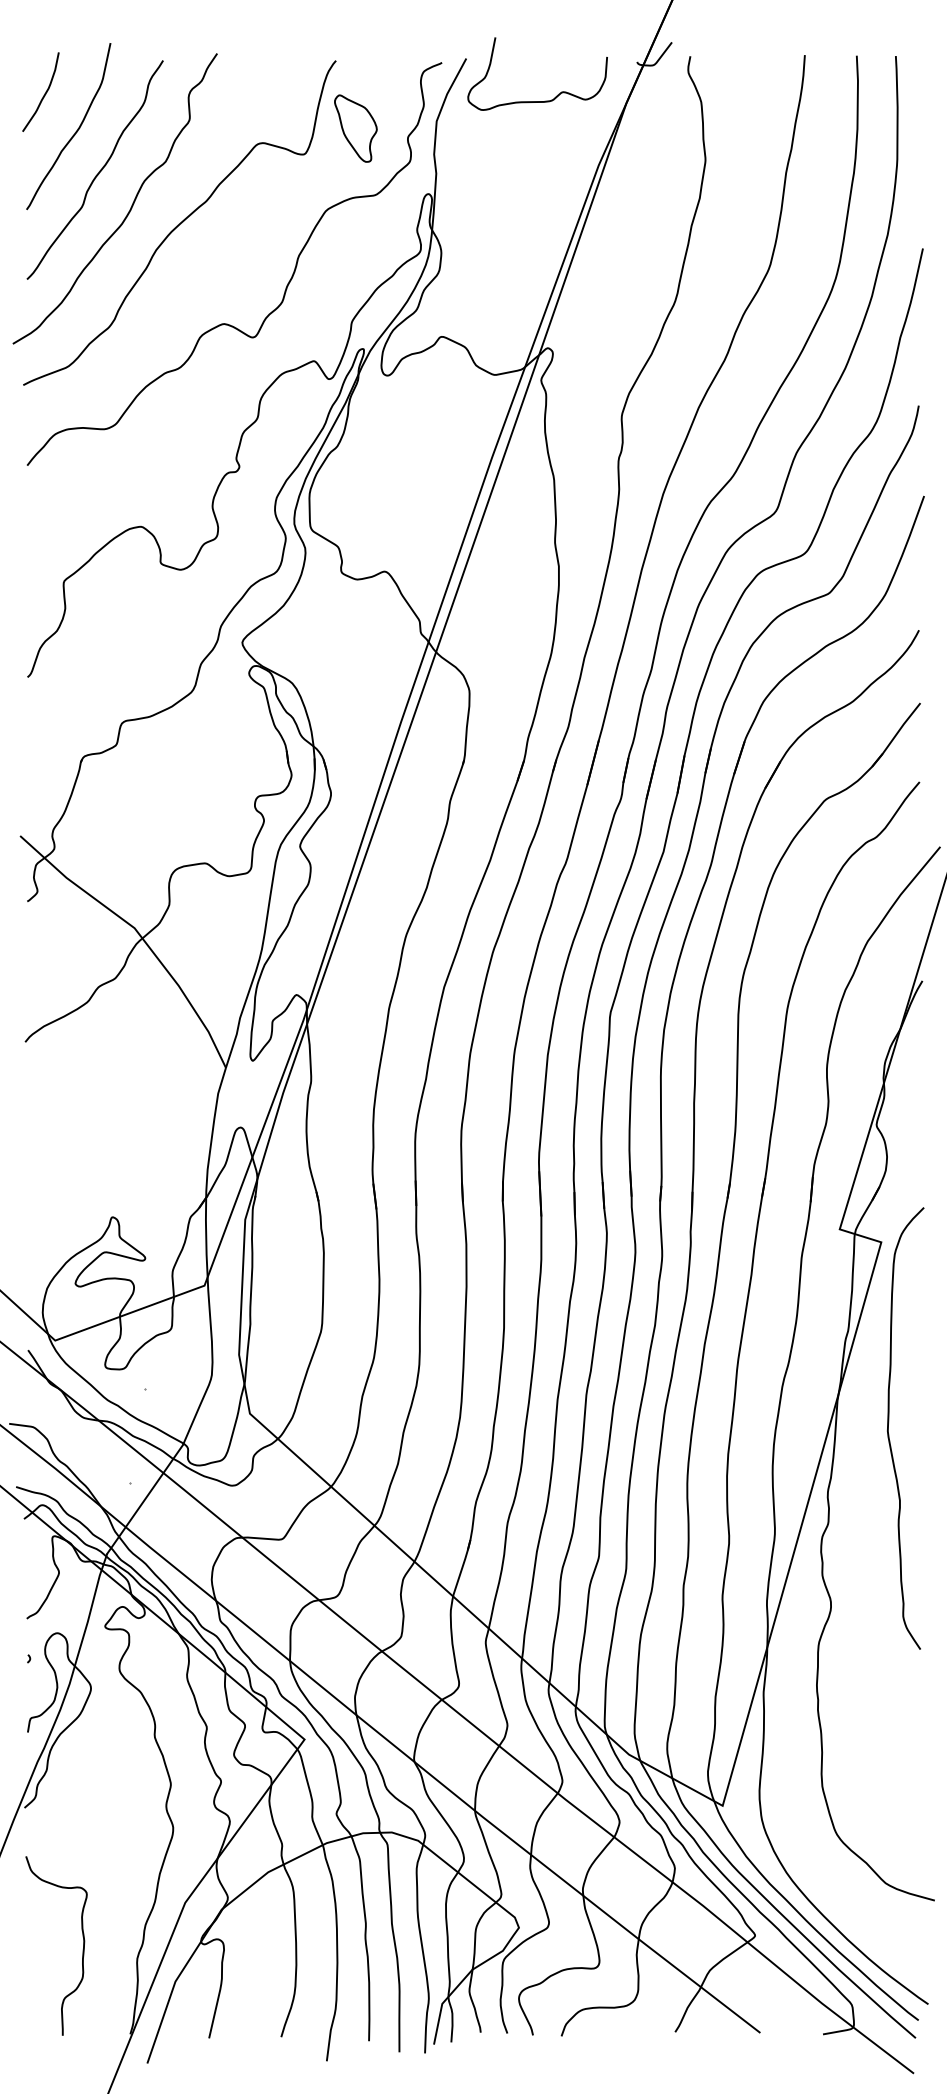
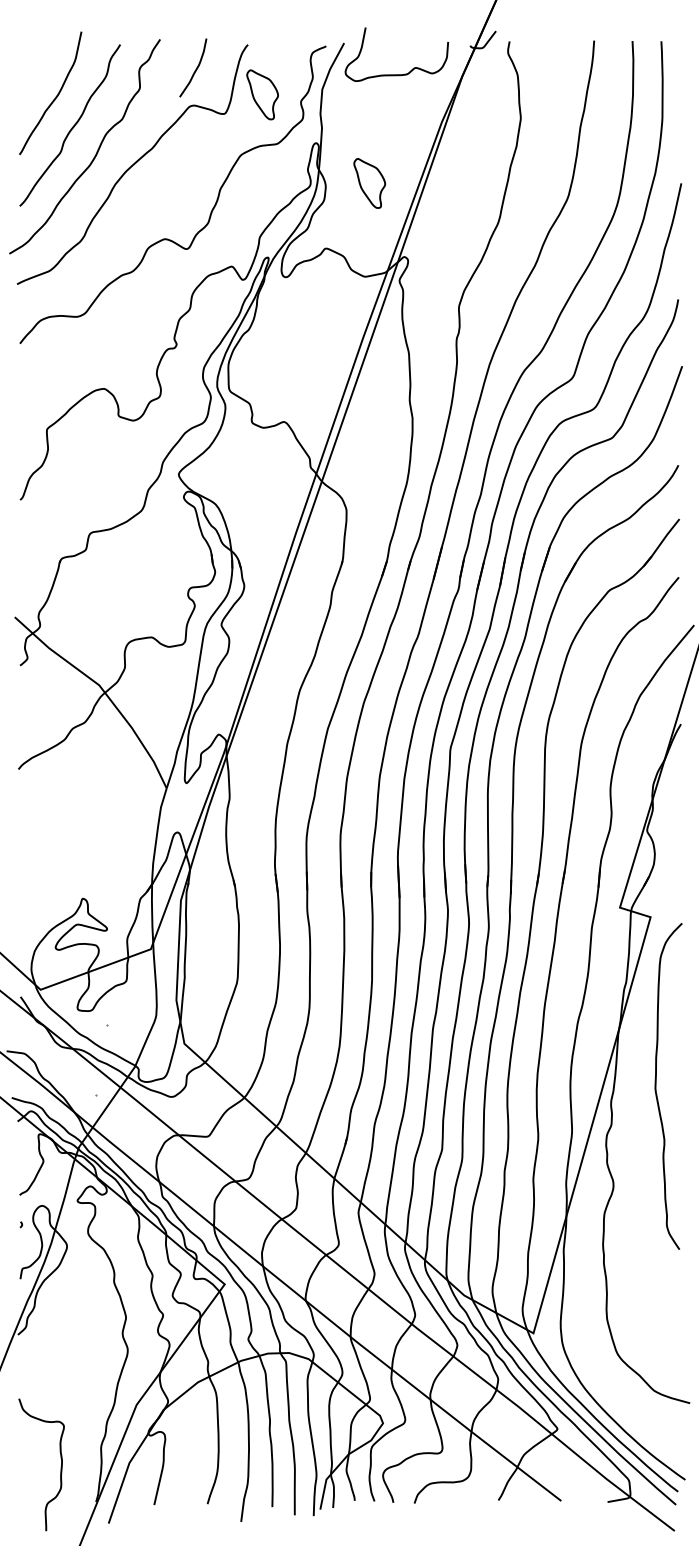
curve: (44, 93) -> (195, 68), moved
part: (500, 248) -> (369, 183), added
curve: (888, 1428) -> (655, 1086), moved
curve: (82, 1949) -> (60, 1467), moved

